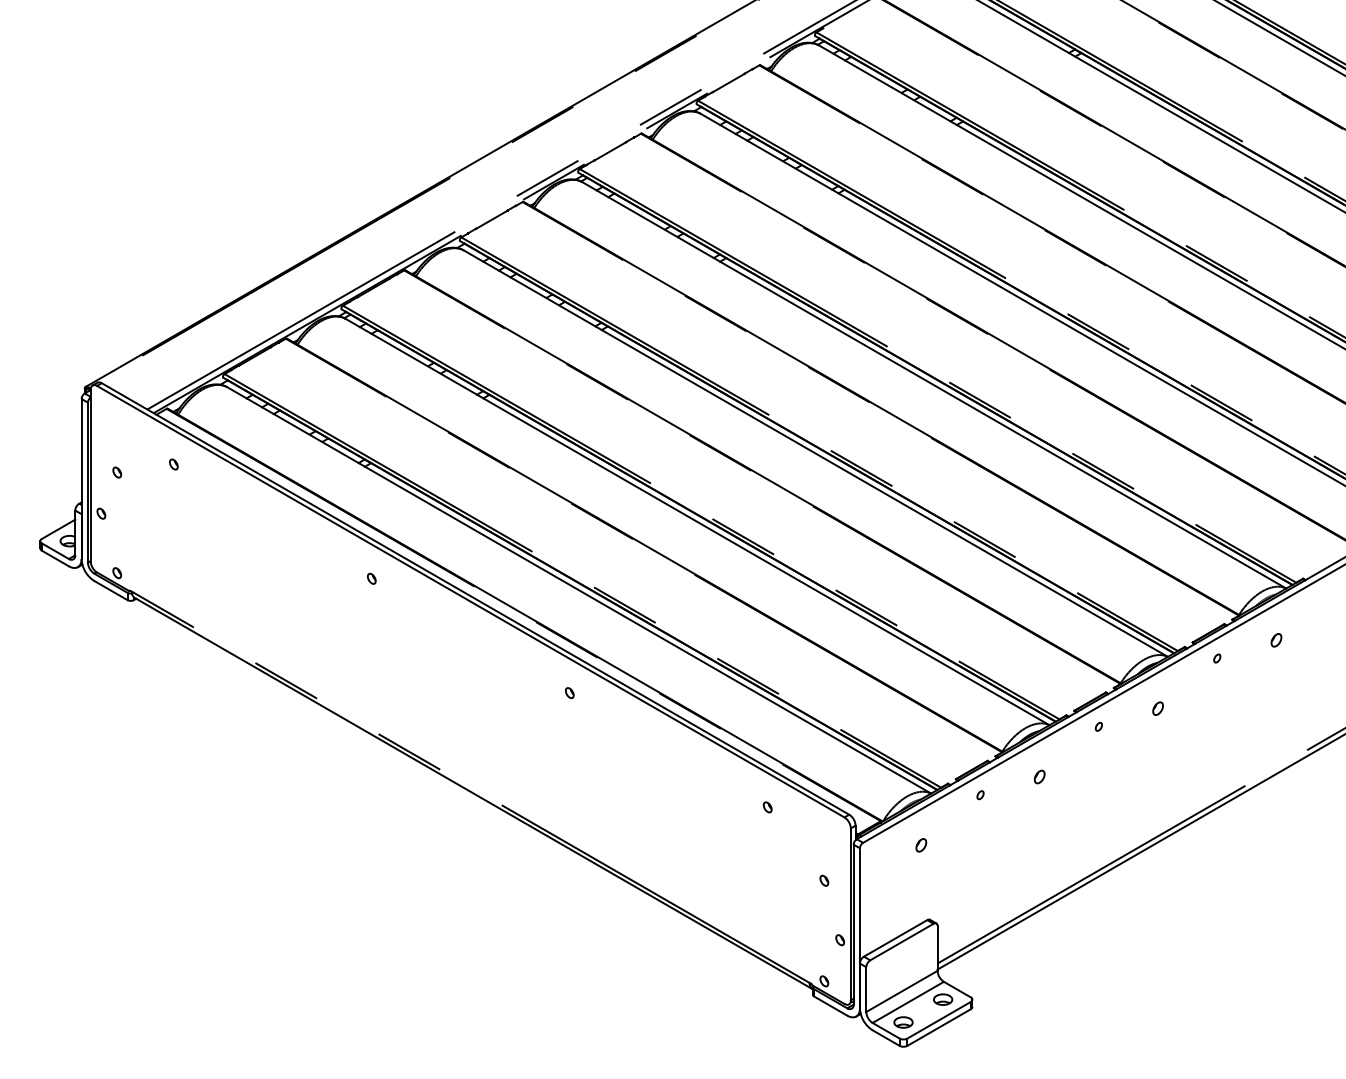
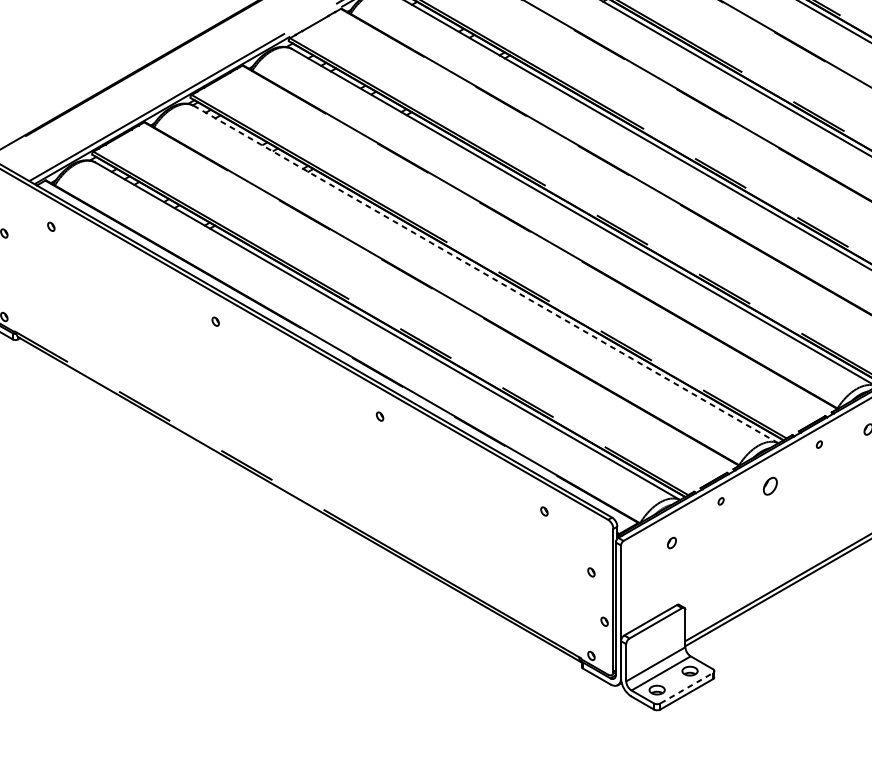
line: (697, 521) -> (486, 274), solid -> dashed
part: (1039, 776) -> (770, 485), size x1.6
line: (939, 1020) -> (687, 688), solid -> dashed

